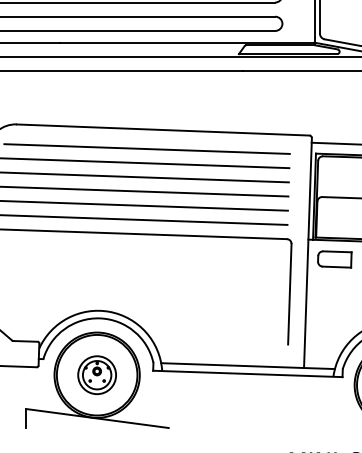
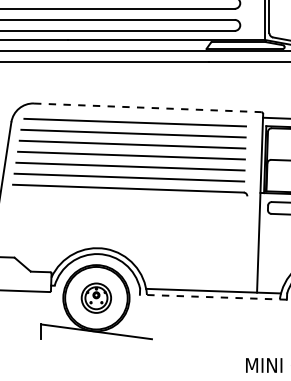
line: (162, 129) -> (147, 107), solid -> dashed
line: (289, 294) -> (245, 235), removed
line: (247, 374) -> (213, 297), solid -> dashed

